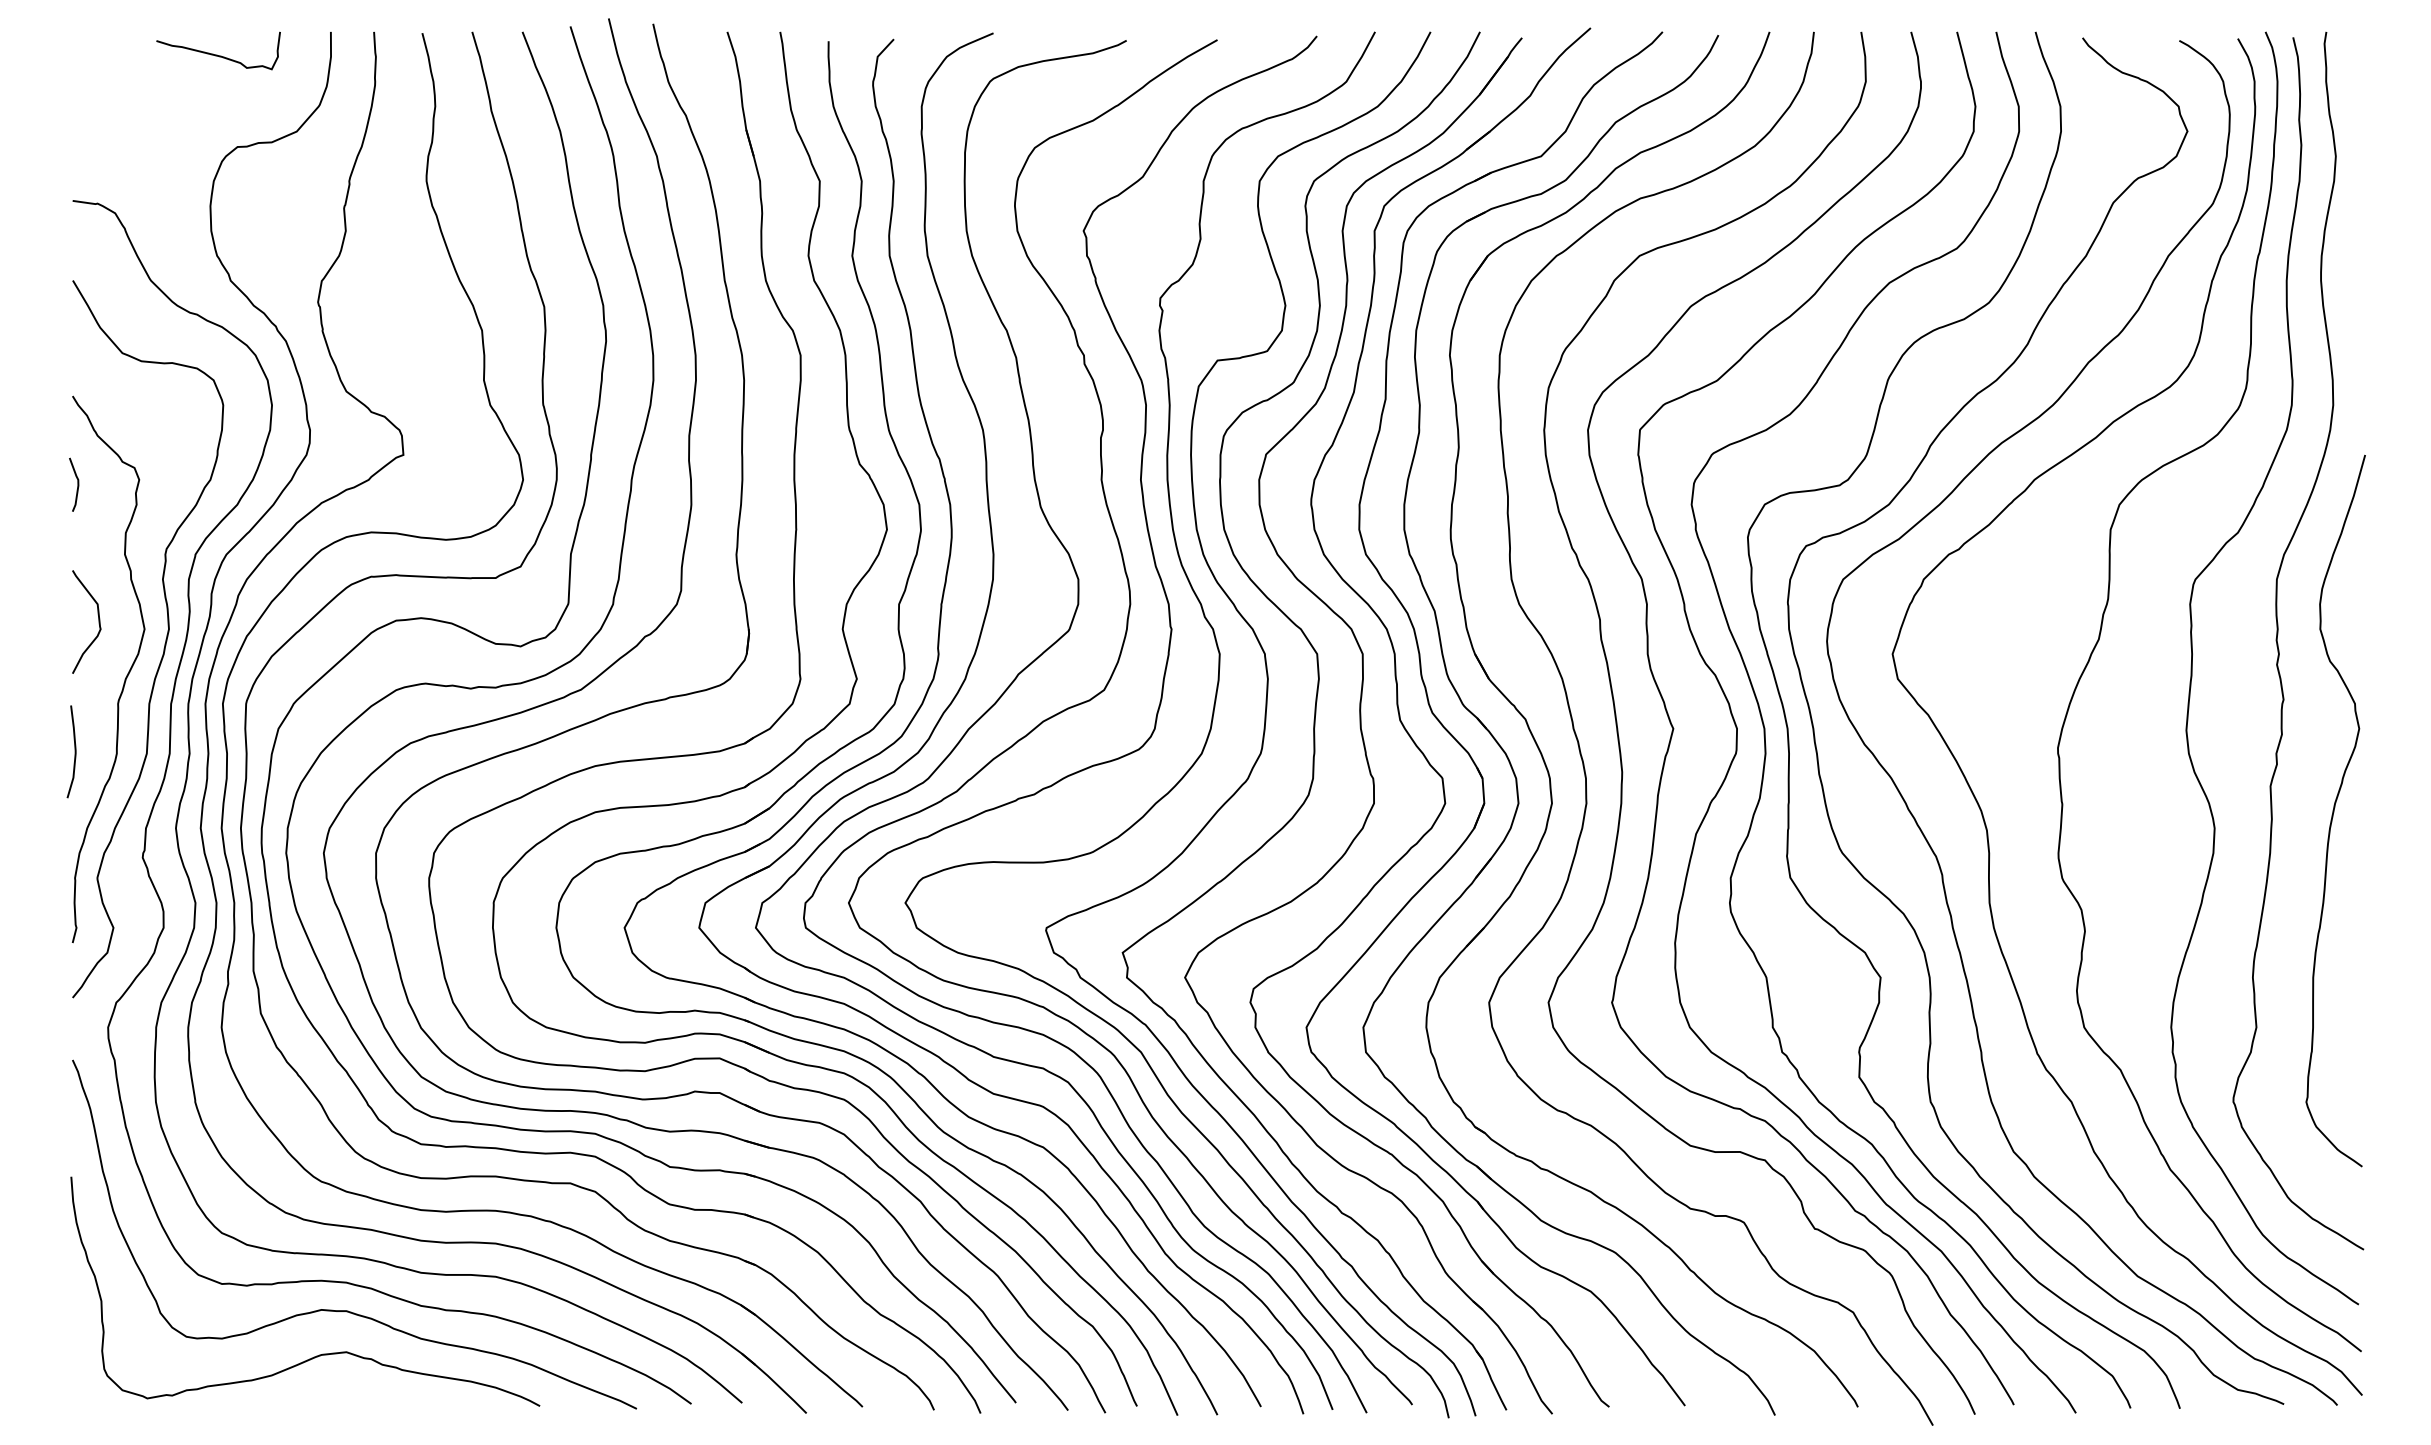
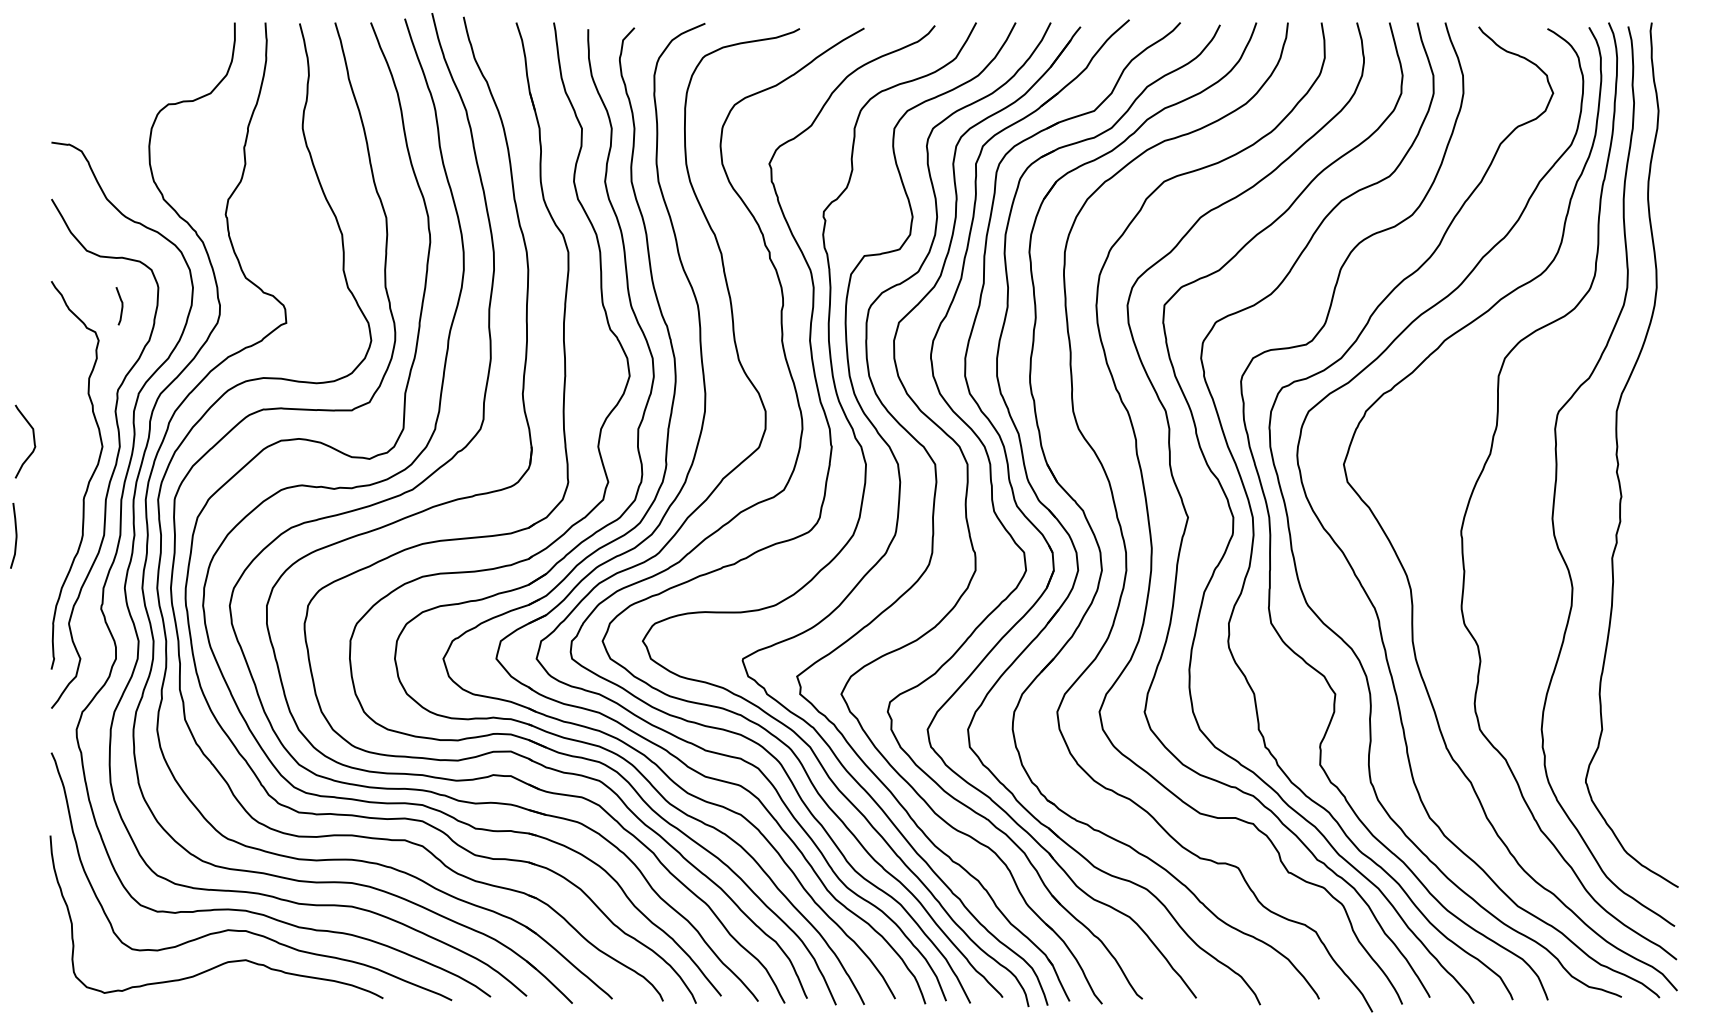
curve: (217, 54) -> (154, 38), removed
curve: (76, 485) -> (121, 306), moved
curve: (98, 621) -> (33, 441), moved
curve: (74, 751) -> (15, 535), moved
curve: (2335, 809) -> (1658, 574), removed

